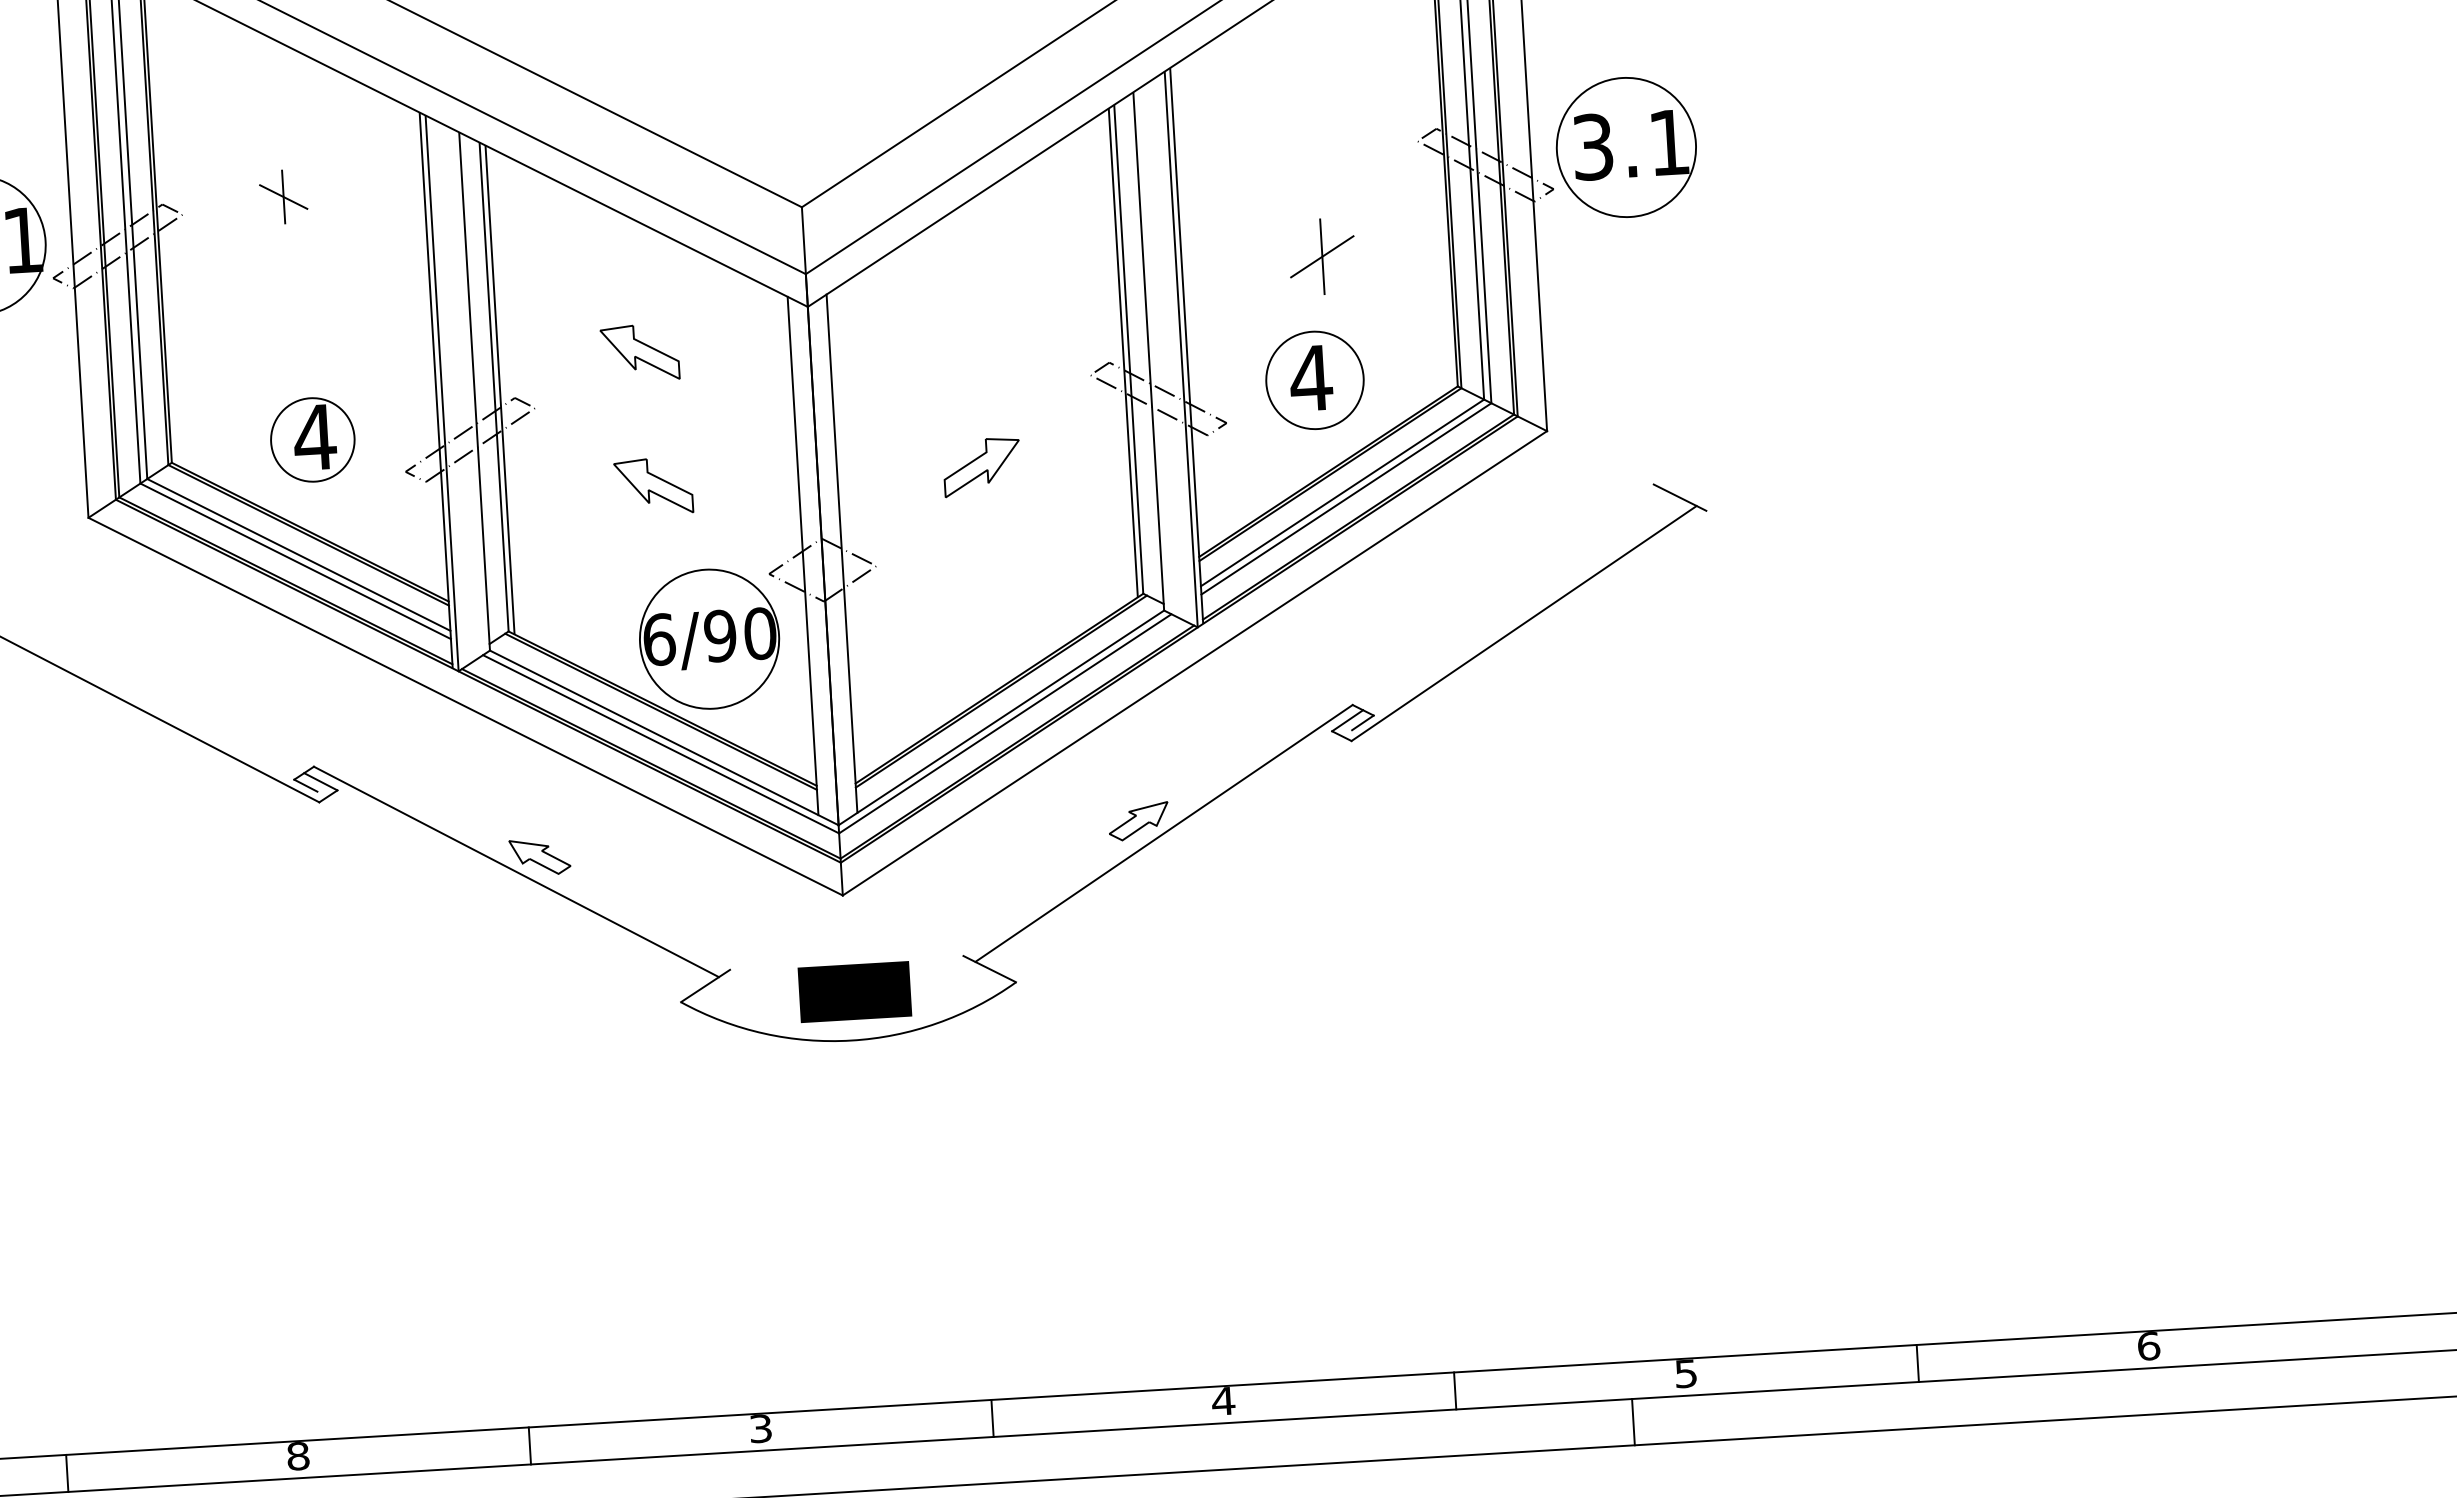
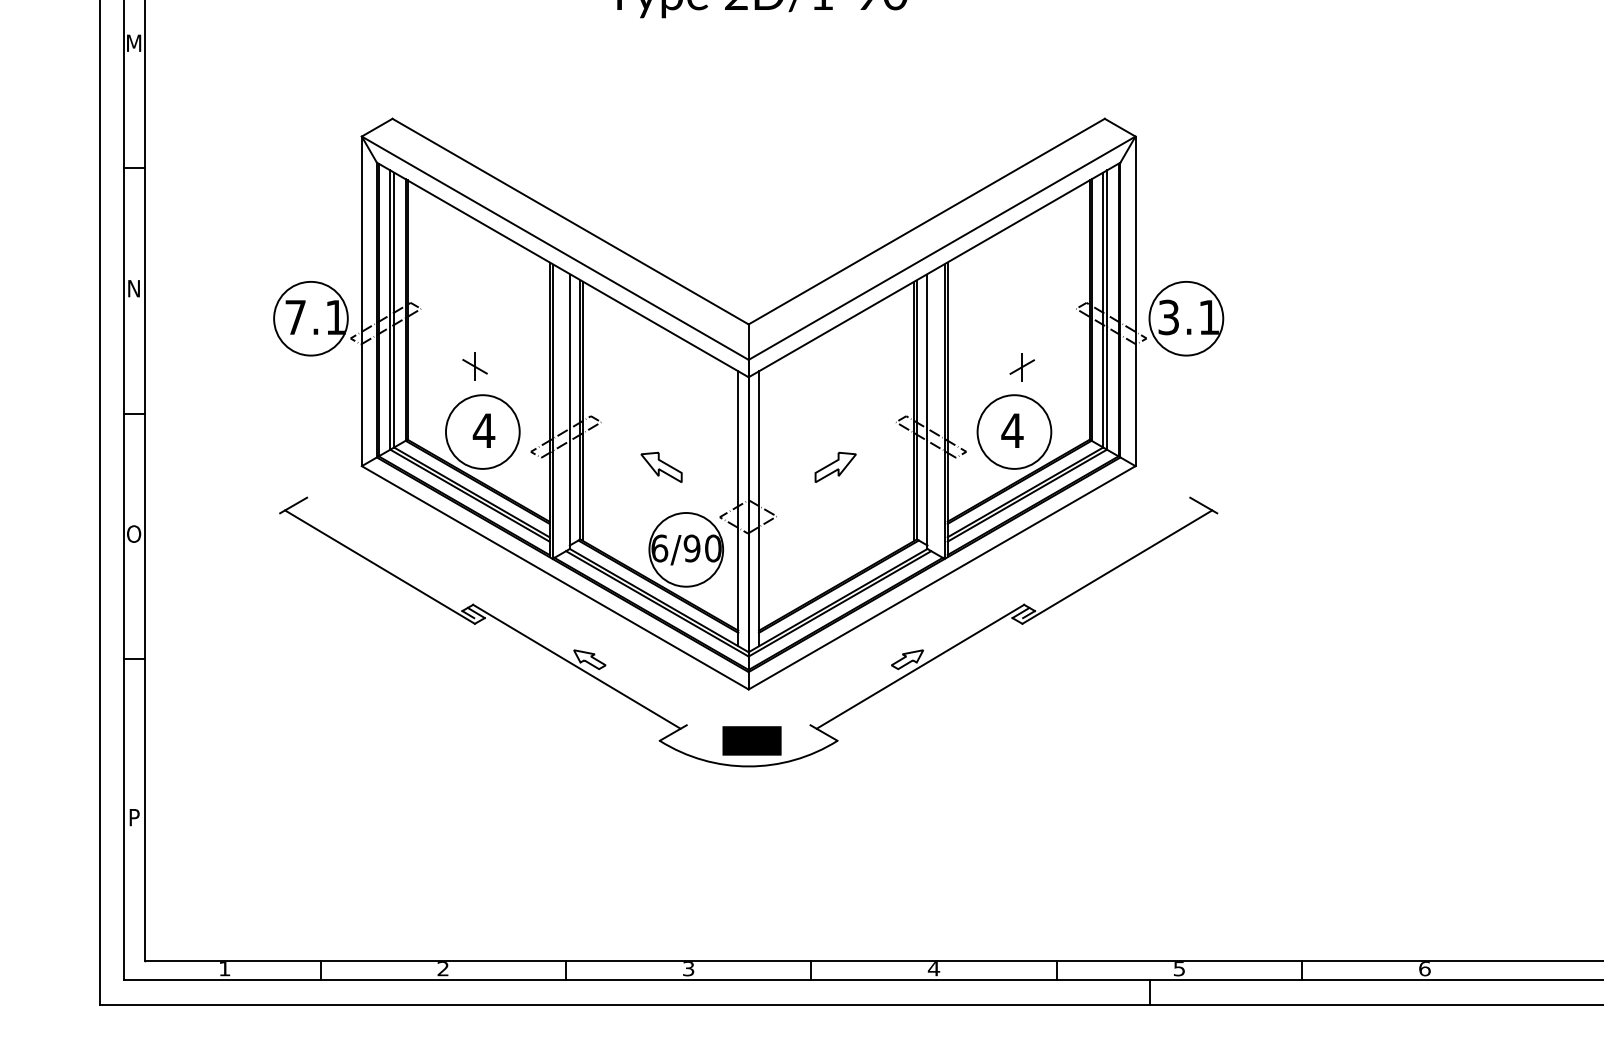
part: (282, 196) -> (474, 366), moved
part: (1322, 257) -> (1022, 367), size x0.71
part: (639, 351) -> (658, 395), removed
circle: (1315, 379) -> (1014, 431), size x1.43
circle: (312, 438) -> (482, 431), size x1.67
text: (296, 1457) -> (442, 969), 8 -> 2

